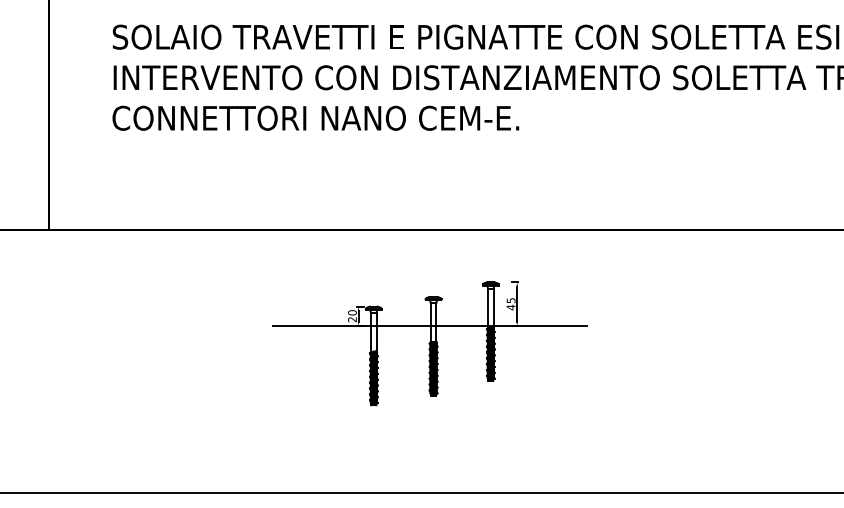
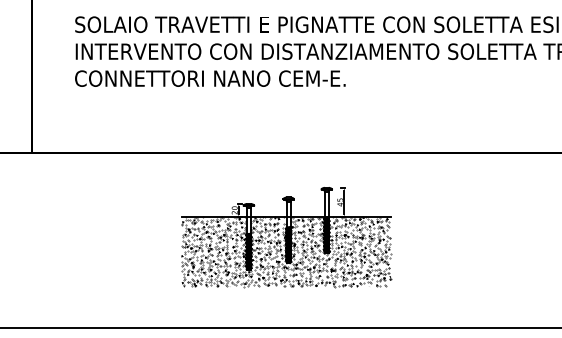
hatch: (428, 377) -> (285, 251), added

